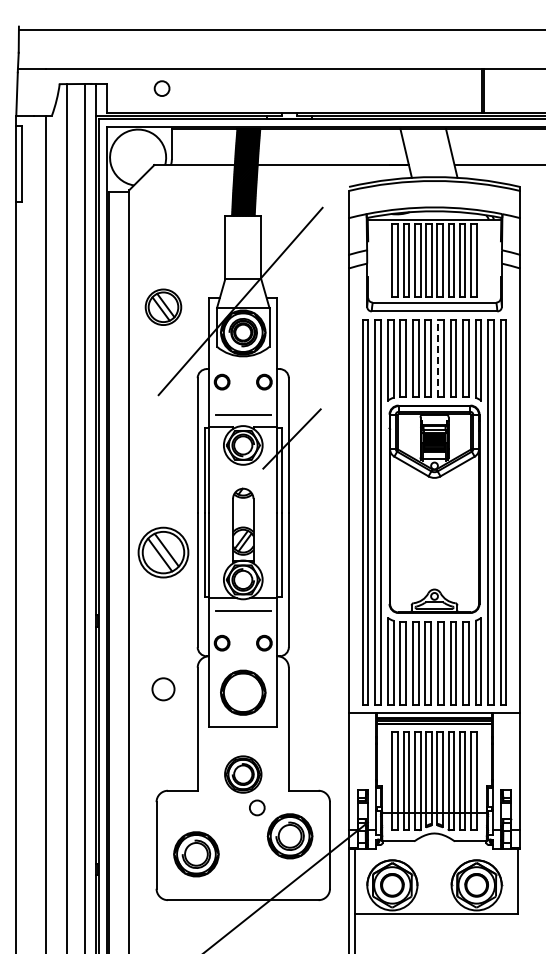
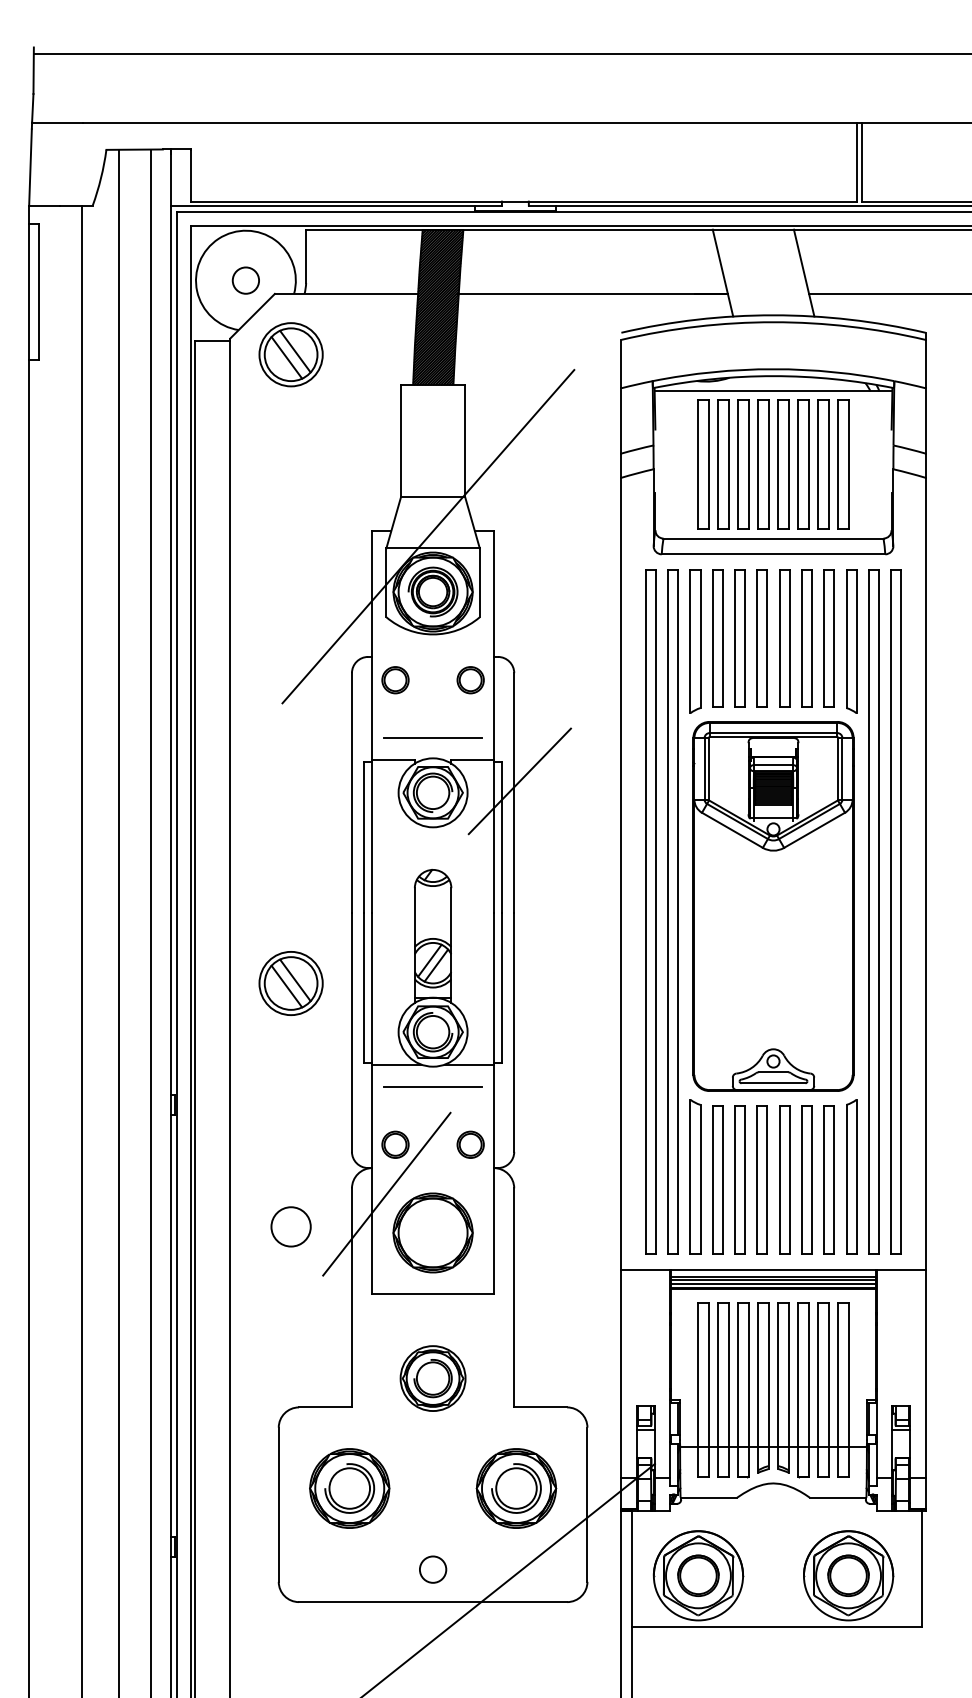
circle: (161, 88) -> (244, 280), moved
part: (163, 306) -> (291, 353), moved
line: (437, 358) -> (778, 638), dashed -> solid
part: (163, 552) -> (291, 983), size x0.71
line: (217, 670) -> (387, 1193), added
circle: (257, 807) -> (433, 1568), moved
part: (196, 854) -> (349, 1488), moved

